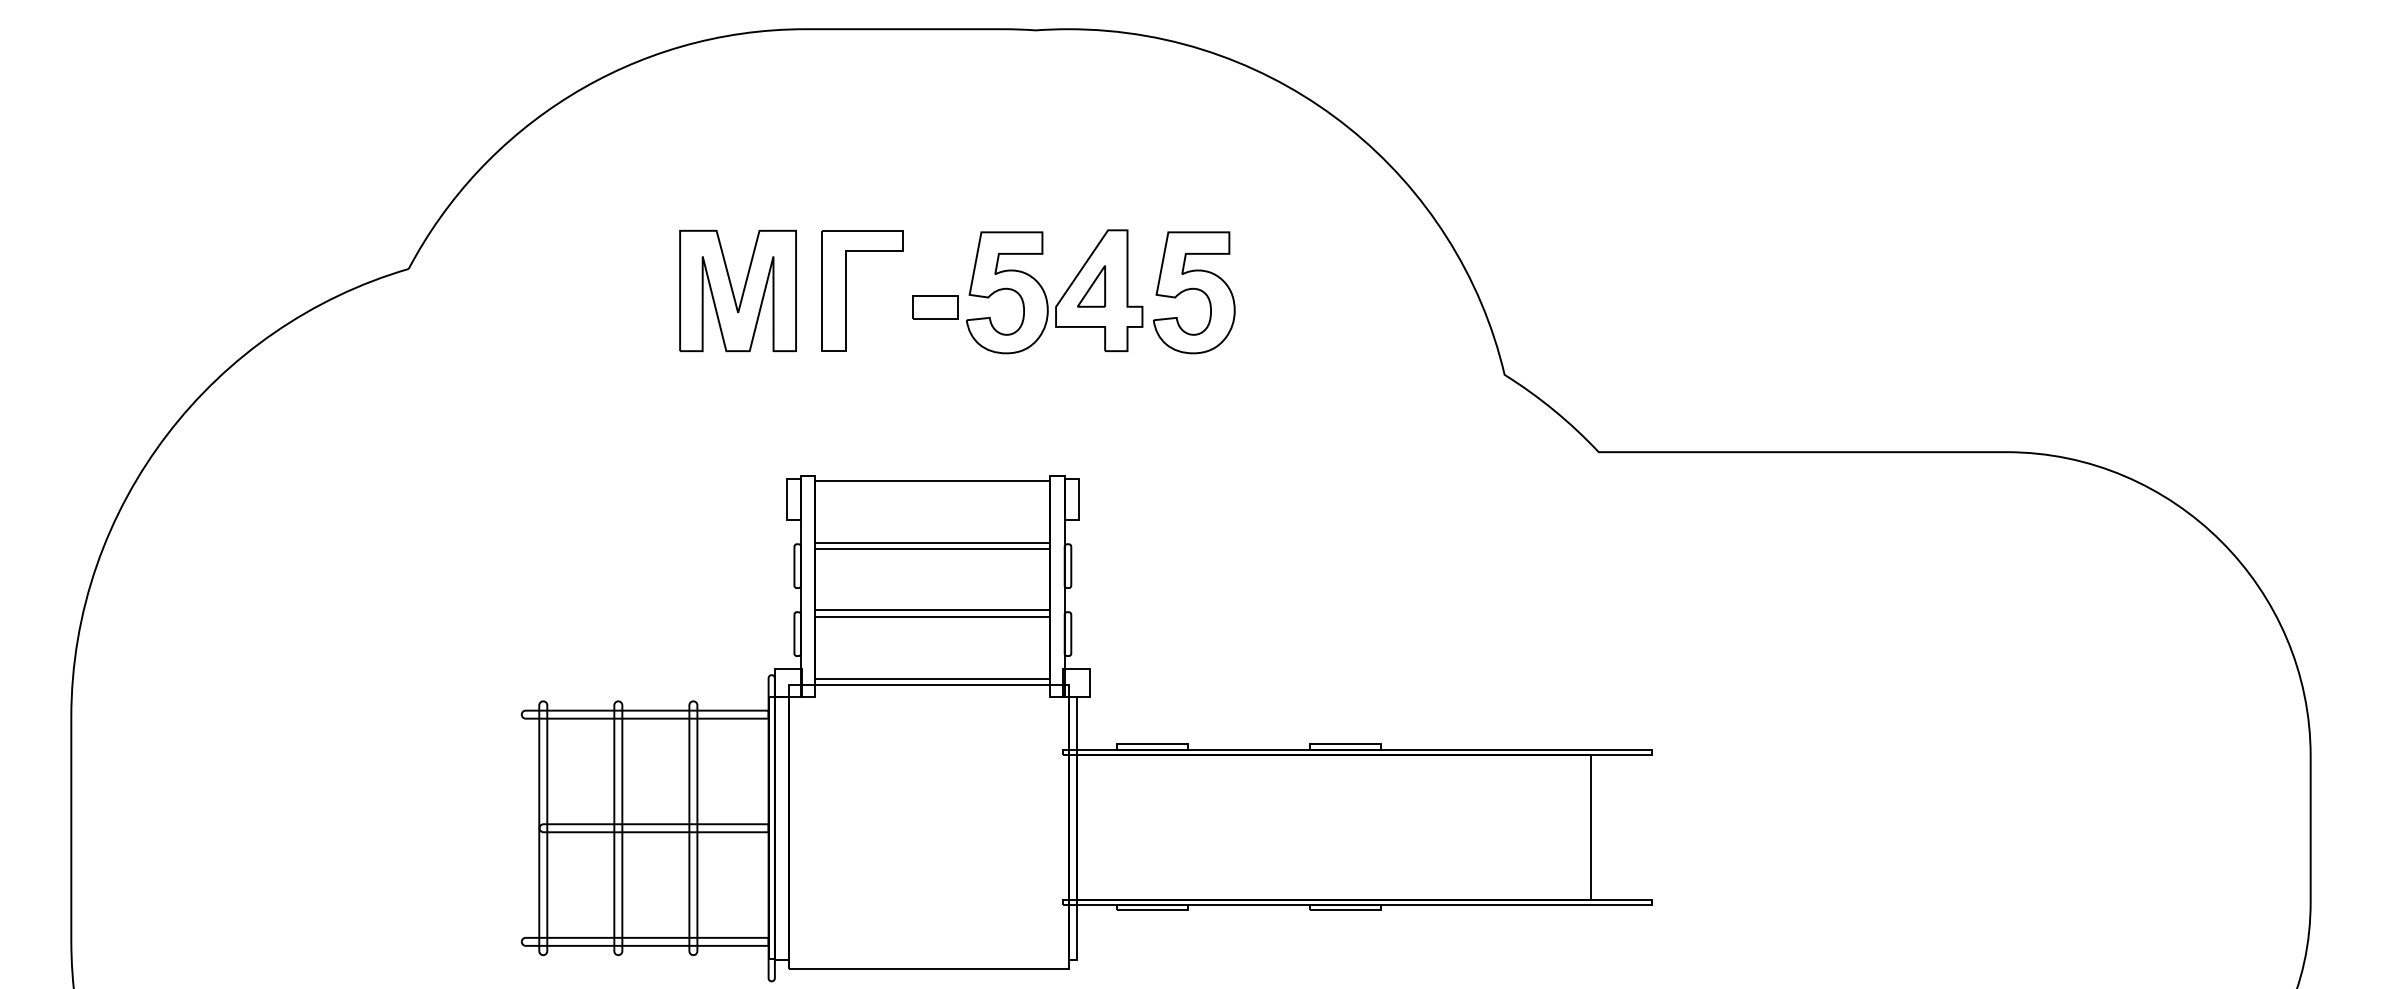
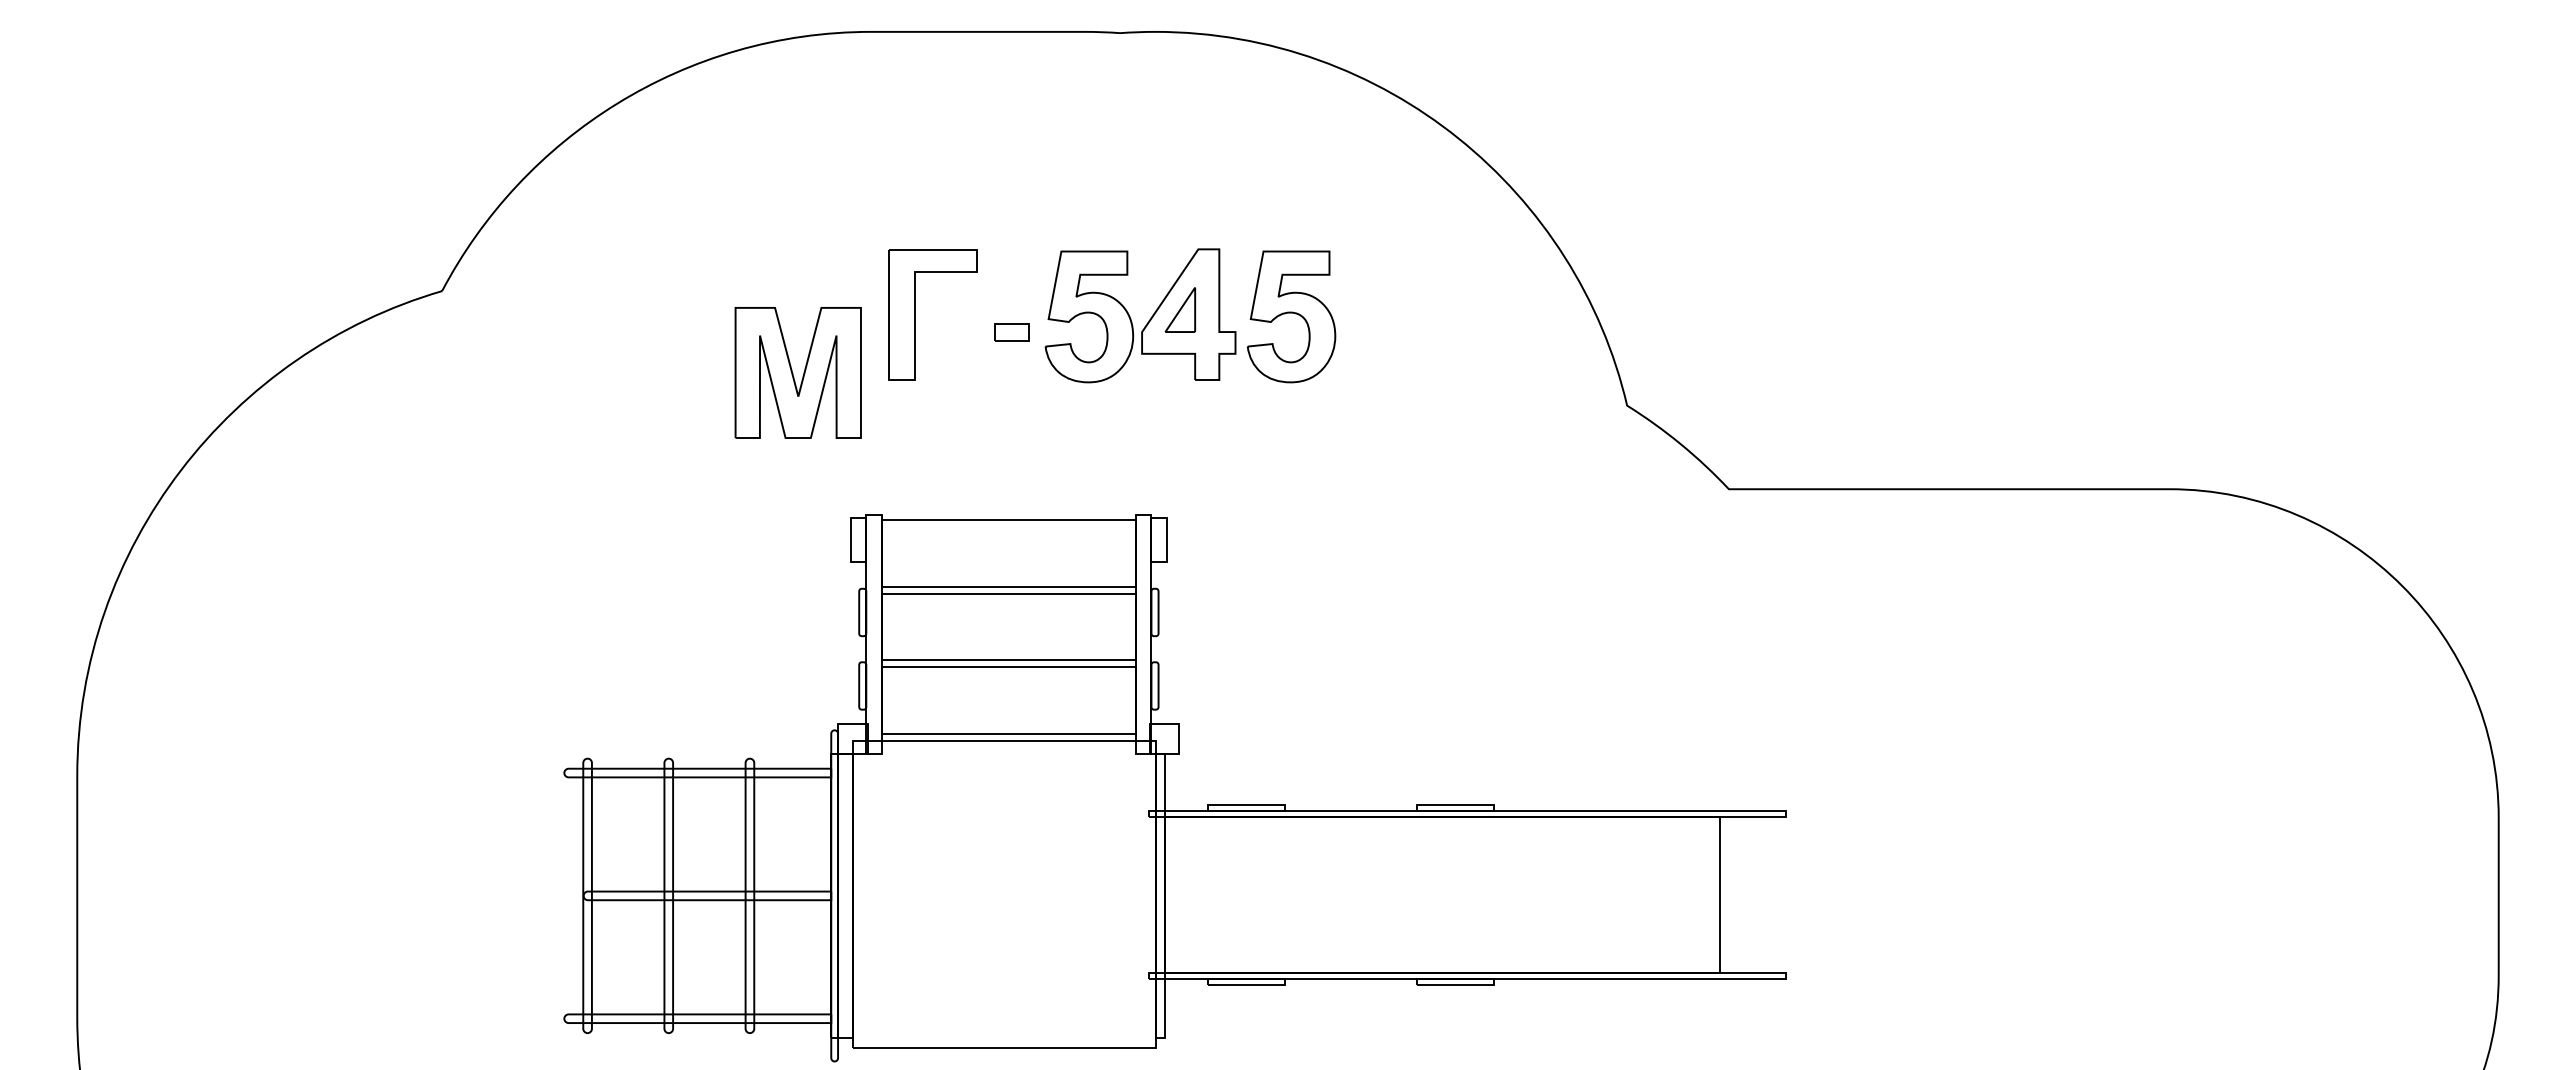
part: (737, 290) -> (797, 372), moved
part: (935, 307) -> (1011, 332), size x0.7

